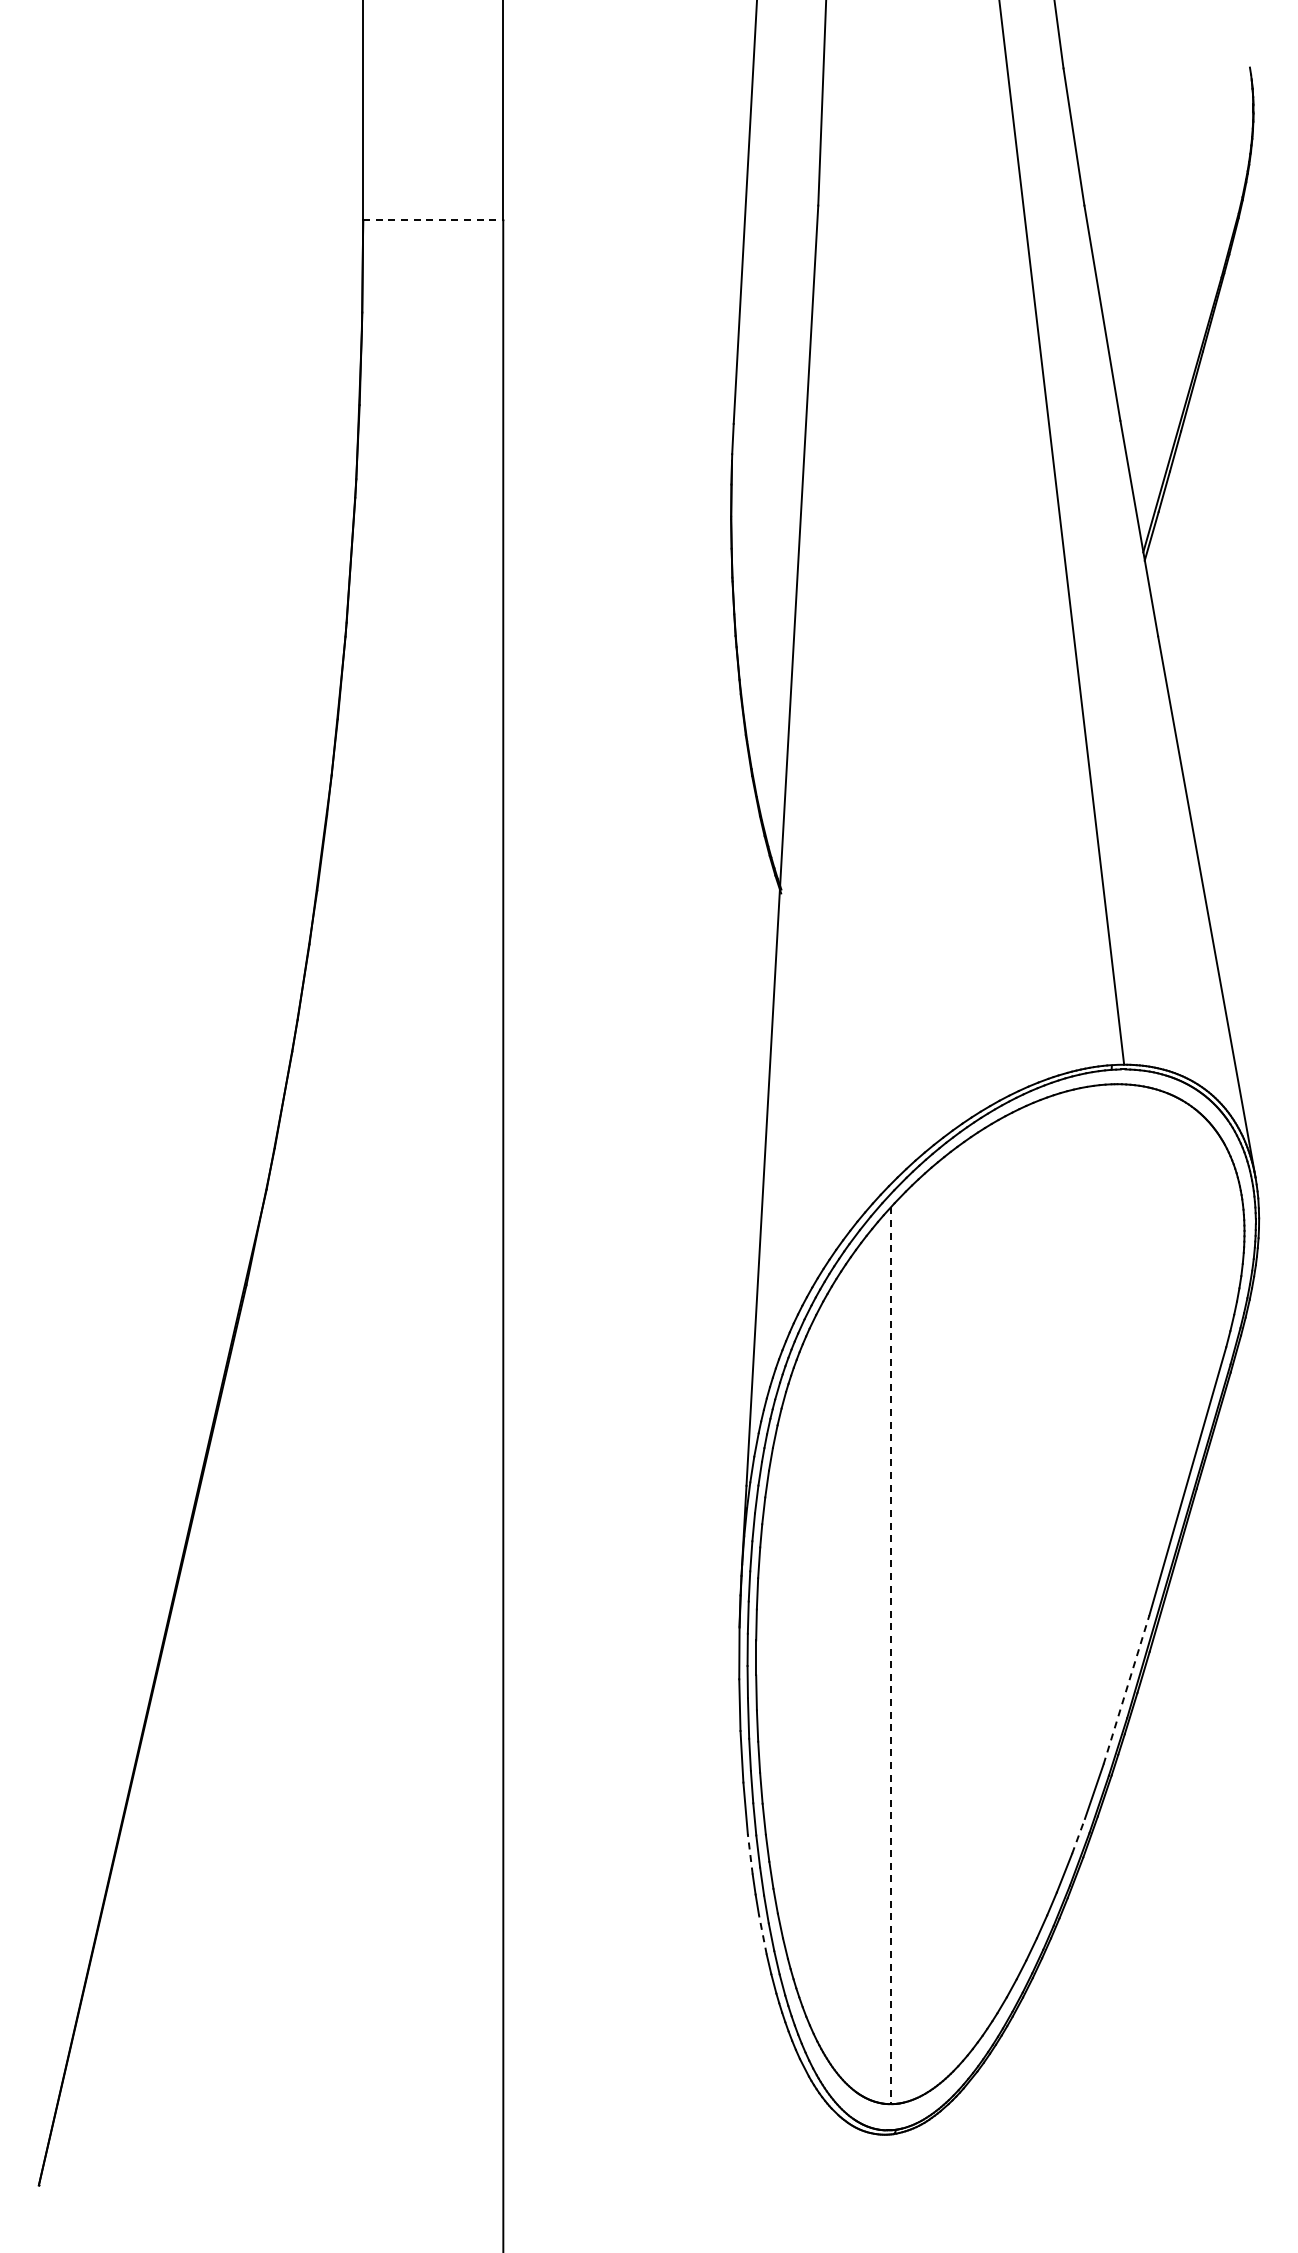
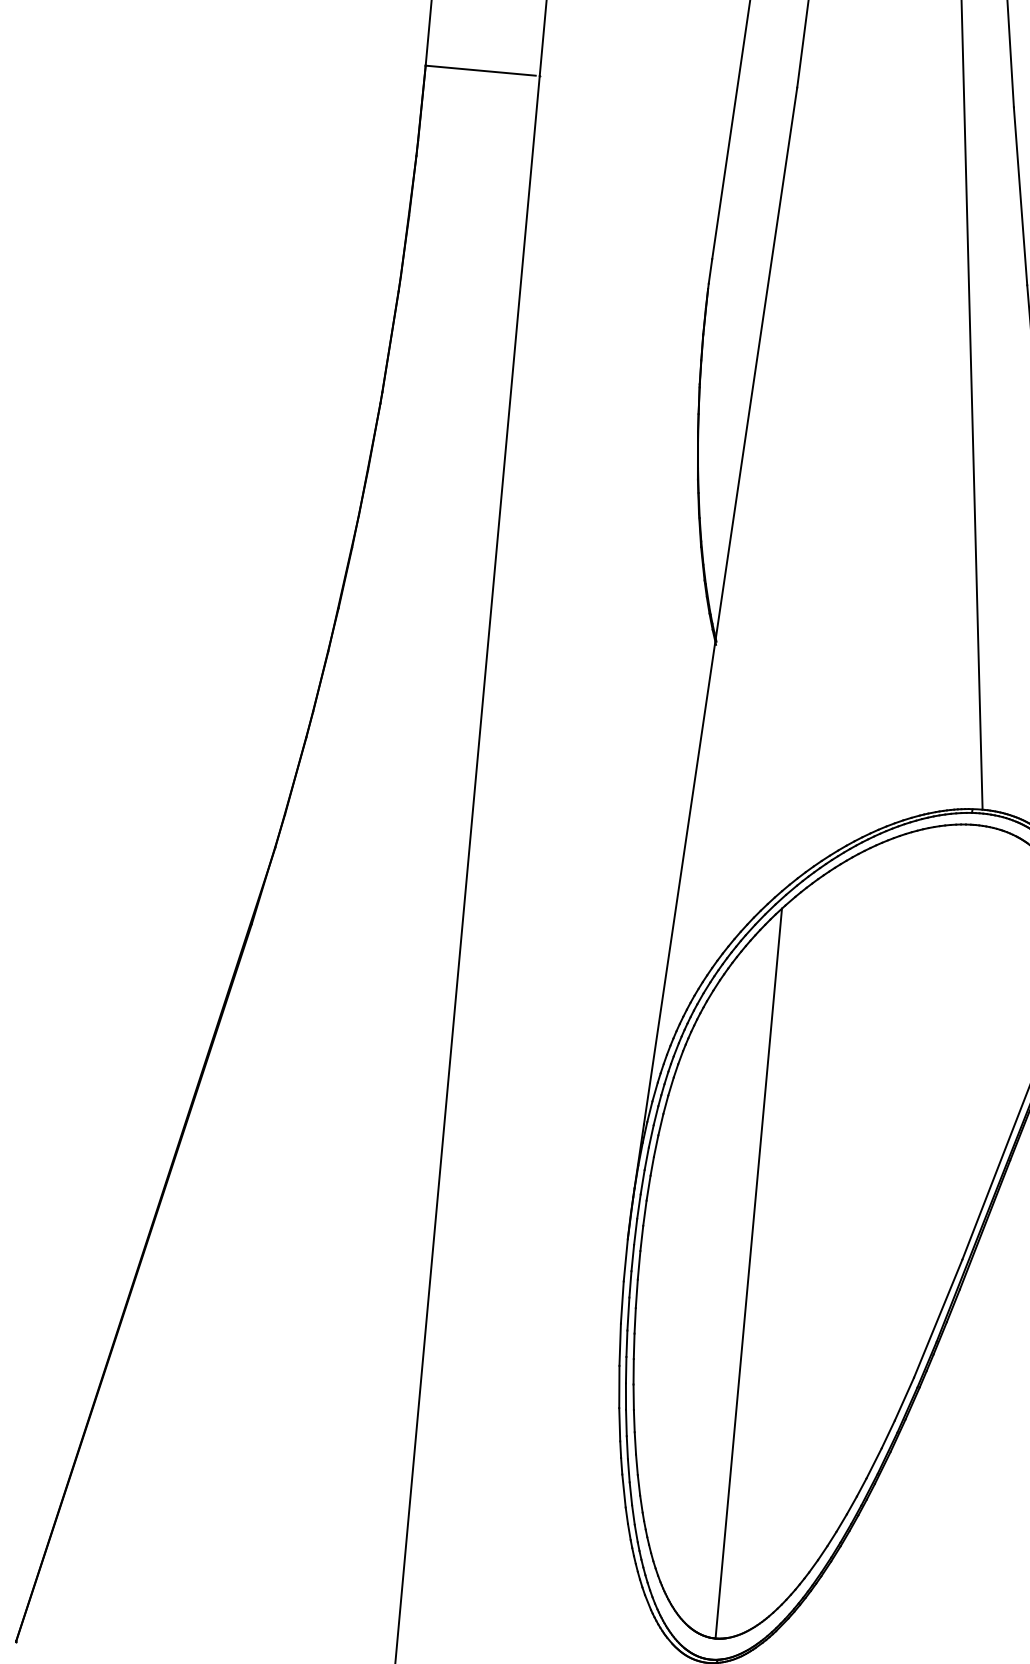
line: (430, 220) -> (480, 71), dashed -> solid
line: (890, 1656) -> (748, 1274), dashed -> solid
line: (1126, 1689) -> (938, 1318), dashed -> solid
line: (1078, 1836) -> (888, 1434), dashed -> solid
line: (750, 1853) -> (619, 1424), dashed -> solid
line: (762, 1934) -> (623, 1490), dashed -> solid

